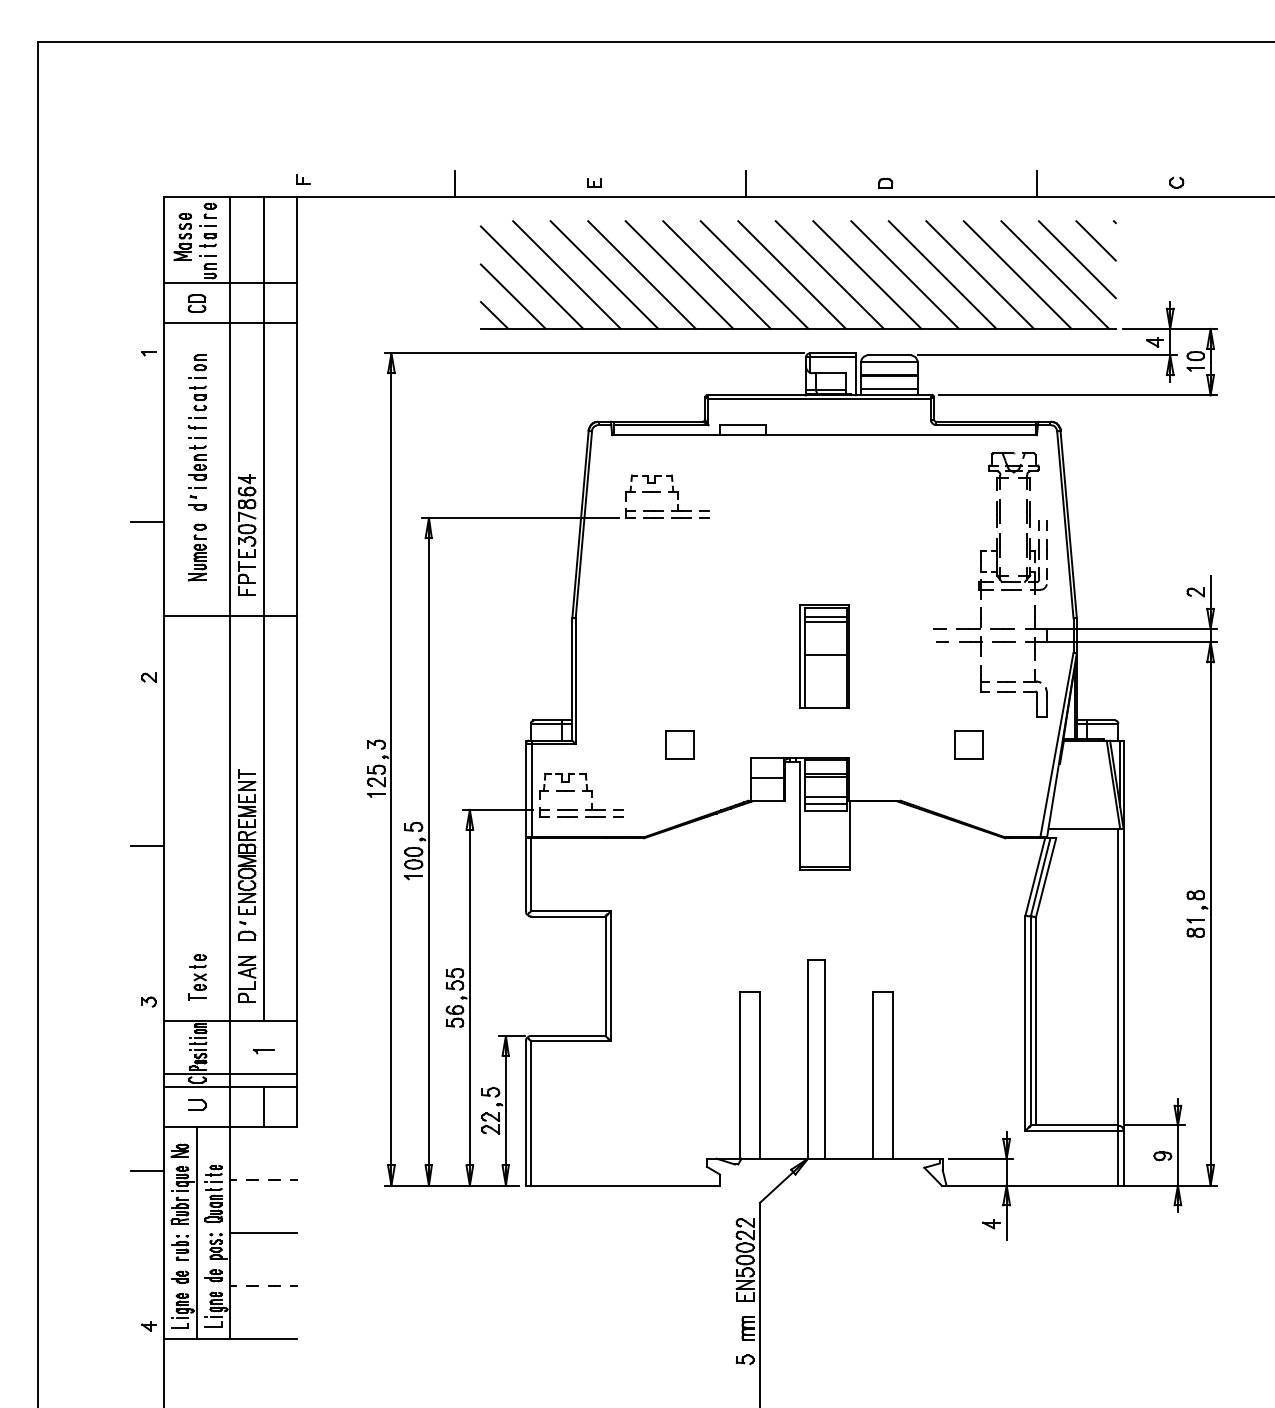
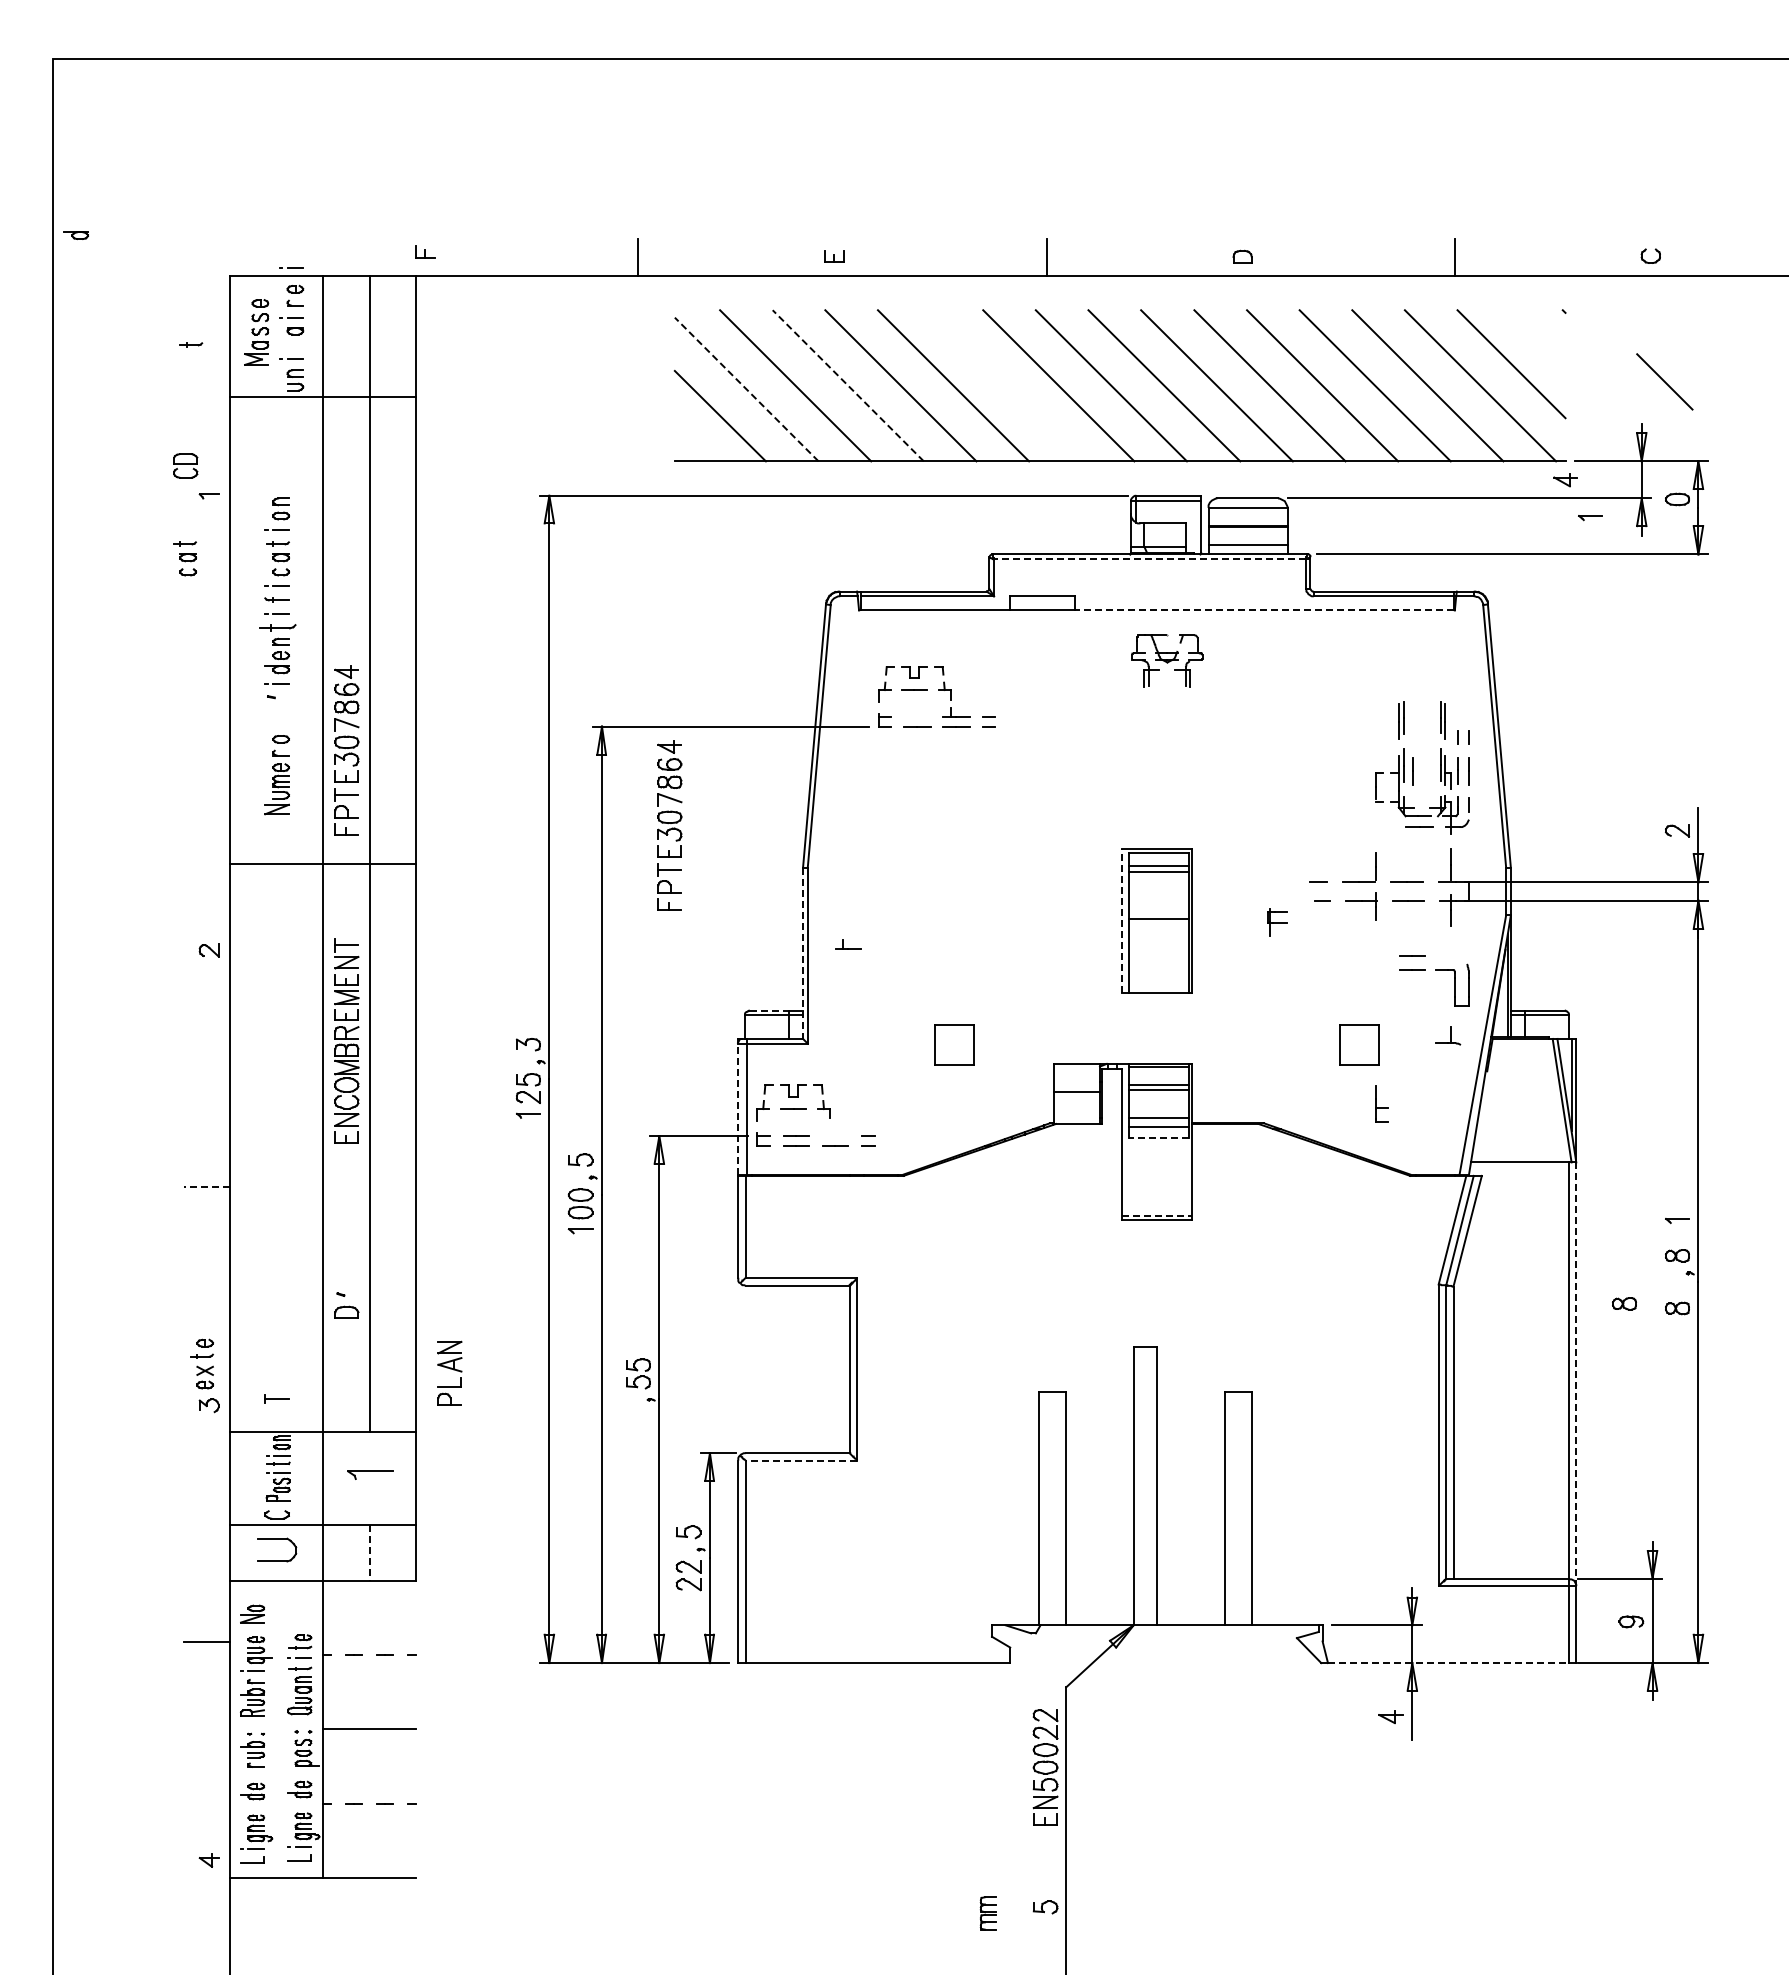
line: (207, 190) -> (291, 267), added
line: (1095, 240) -> (1664, 381), moved
part: (208, 245) -> (191, 344), moved
line: (604, 274) -> (848, 385), solid -> dashed
line: (716, 274) -> (1005, 385), removed
line: (531, 277) -> (746, 389), solid -> dashed
part: (196, 303) -> (185, 465), moved
line: (494, 315) -> (693, 442), removed
line: (230, 323) -> (323, 453), removed
part: (1155, 342) -> (1565, 480), moved
part: (1195, 369) -> (1590, 518), moved
part: (131, 398) -> (184, 558), added
line: (819, 398) -> (1149, 559), solid -> dashed
line: (900, 435) -> (1263, 610), solid -> dashed
part: (197, 447) -> (277, 627), size x1.6
part: (1013, 470) -> (1167, 660), moved
part: (196, 507) -> (75, 235), moved
line: (653, 510) -> (917, 716), removed
line: (147, 521) -> (206, 731), removed
line: (1006, 550) -> (1412, 771), added
part: (477, 588) -> (669, 825), added
part: (986, 589) -> (1277, 922), moved
line: (800, 656) -> (1122, 920), solid -> dashed
part: (1032, 676) -> (1448, 1035), moved
part: (984, 678) -> (1381, 1103), moved
line: (572, 679) -> (803, 953), solid -> dashed
line: (548, 720) -> (769, 1010), solid -> dashed
line: (525, 790) -> (737, 1108), solid -> dashed
part: (595, 806) -> (848, 944), moved
line: (825, 811) -> (1158, 1138), solid -> dashed
part: (246, 841) -> (346, 1040), moved
line: (147, 845) -> (206, 1186), solid -> dashed
line: (824, 866) -> (1157, 1215), solid -> dashed
part: (1195, 920) -> (1677, 1220), moved
part: (1157, 929) -> (1624, 1303), added
part: (197, 972) -> (201, 1363), moved
part: (246, 978) -> (449, 1372), moved
line: (1123, 979) -> (1576, 1374), solid -> dashed
part: (454, 1016) -> (637, 1425), removed
line: (571, 1041) -> (801, 1460), solid -> dashed
part: (263, 1051) -> (369, 1474), size x1.6
line: (230, 1073) -> (323, 1505), removed
part: (196, 1104) -> (276, 1549), size x1.6
line: (263, 1106) -> (369, 1552), solid -> dashed
line: (1032, 1185) -> (1448, 1663), solid -> dashed
line: (196, 1232) -> (276, 1729), removed
part: (747, 1328) -> (987, 1913), moved

